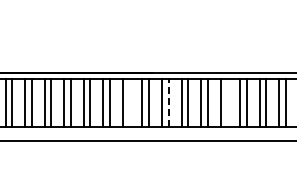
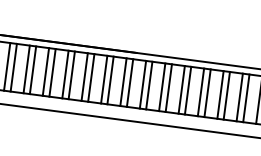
line: (168, 102) -> (149, 84), dashed -> solid
line: (129, 103) -> (110, 80), added
line: (227, 103) -> (207, 93), added

